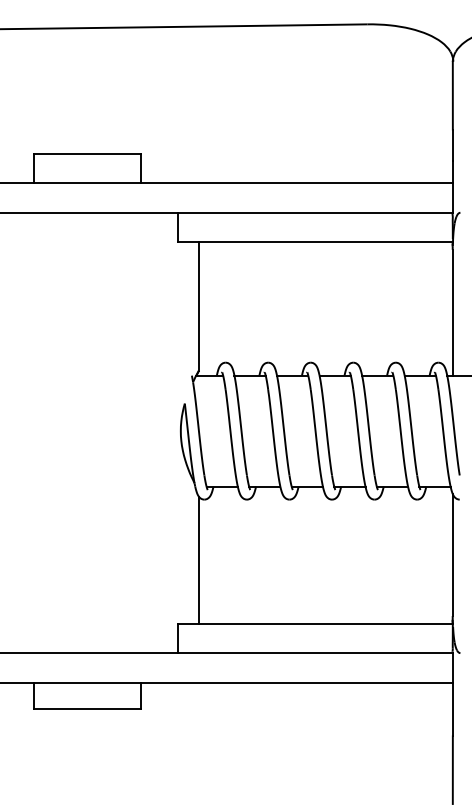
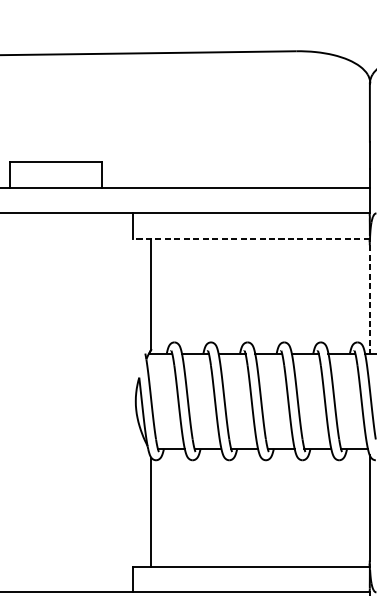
line: (314, 242) -> (250, 238), solid -> dashed
line: (452, 312) -> (369, 299), solid -> dashed

